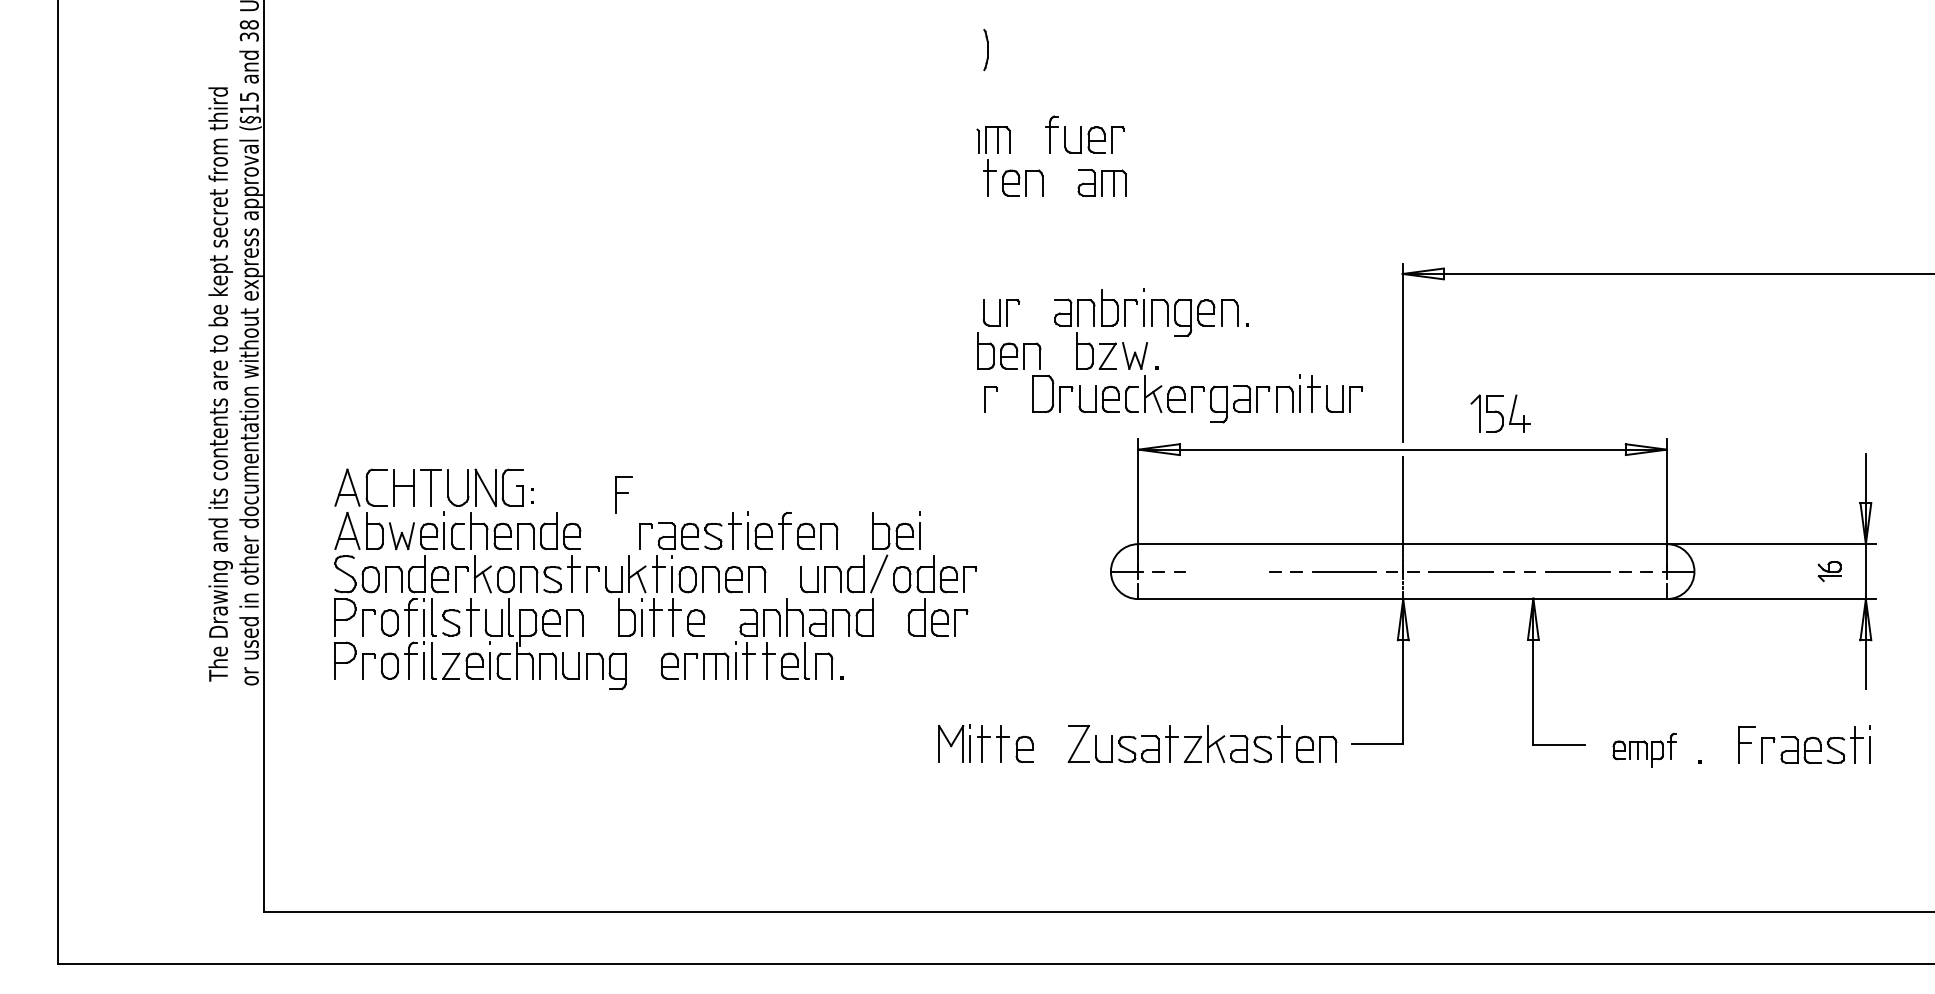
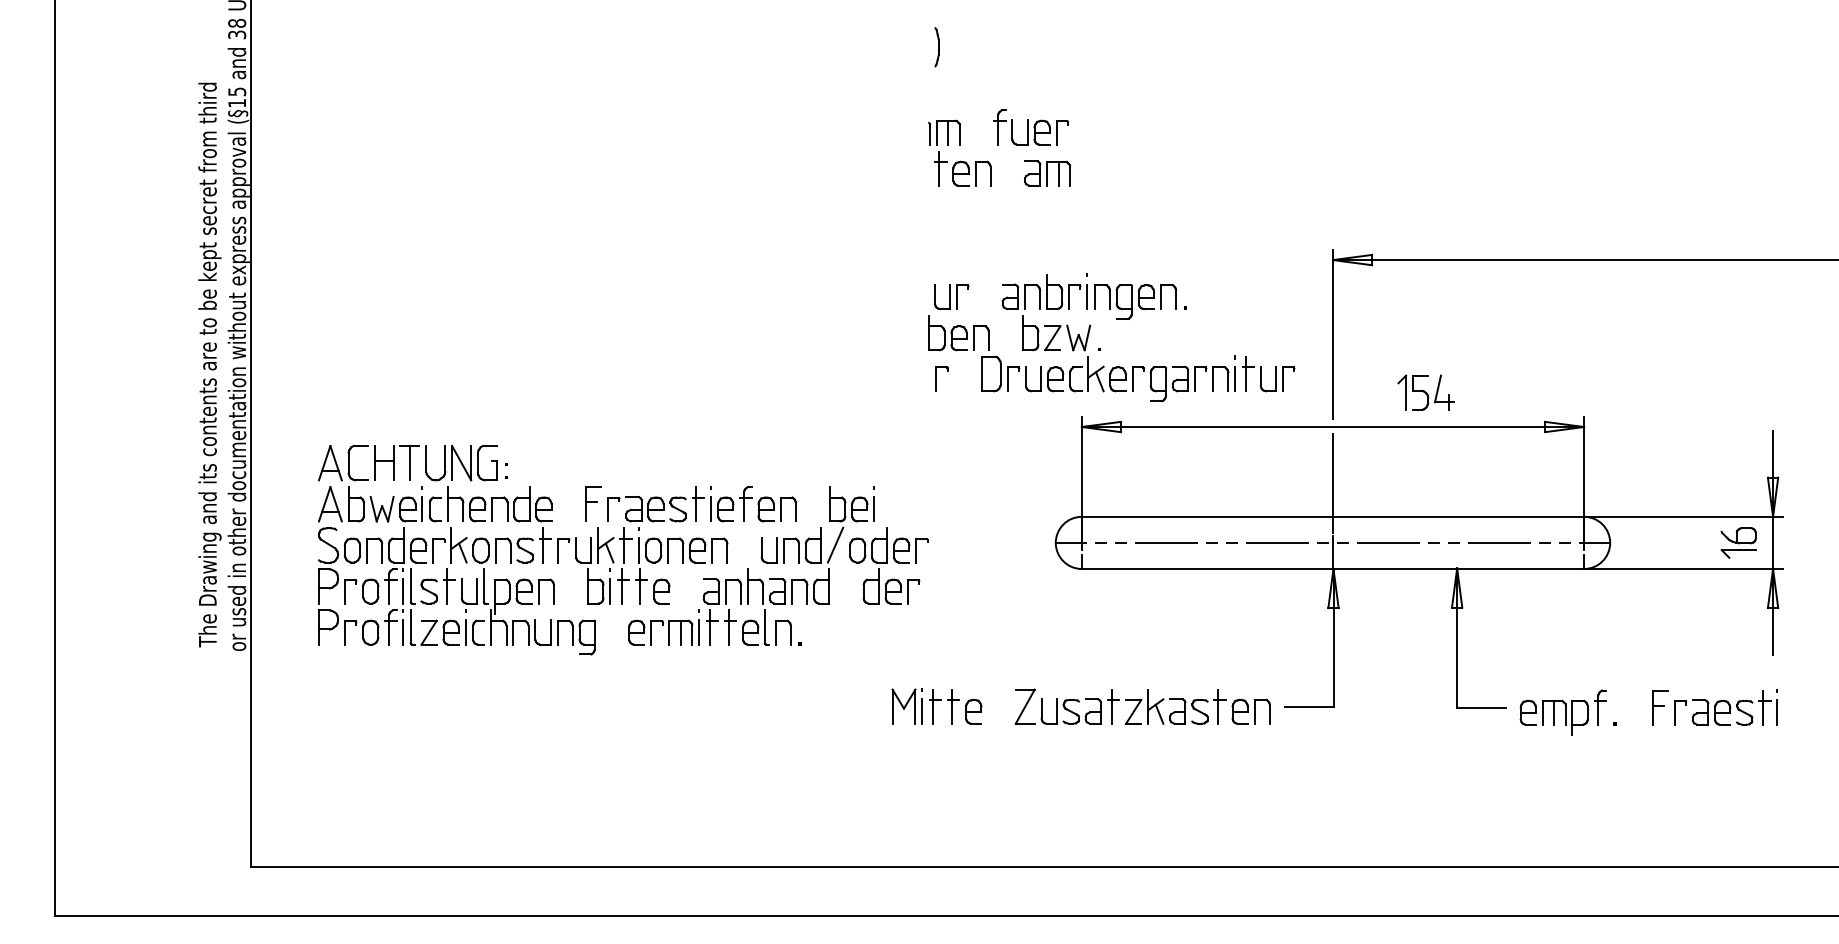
part: (624, 494) -> (593, 503), moved
line: (1227, 571) -> (1166, 542), added
part: (1829, 571) -> (1738, 542), size x1.67
part: (1644, 750) -> (1562, 712), size x1.43

